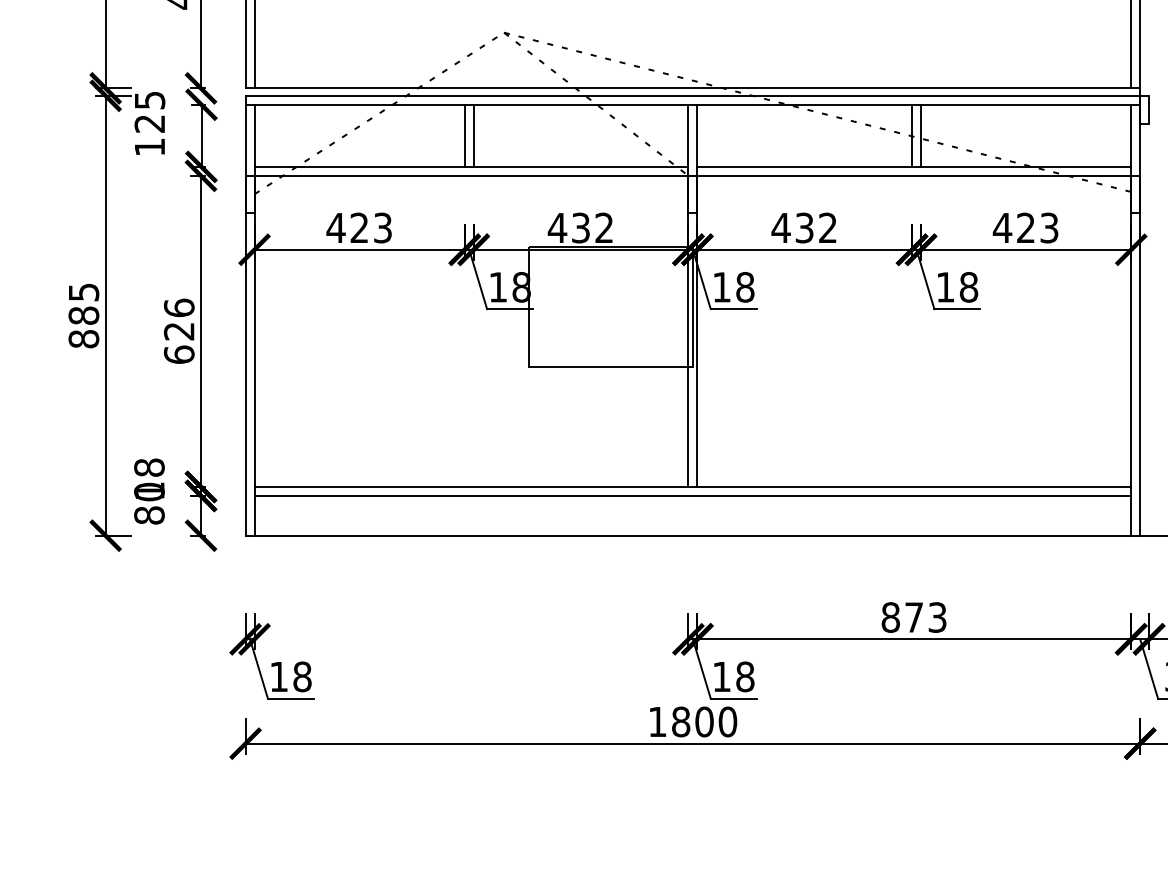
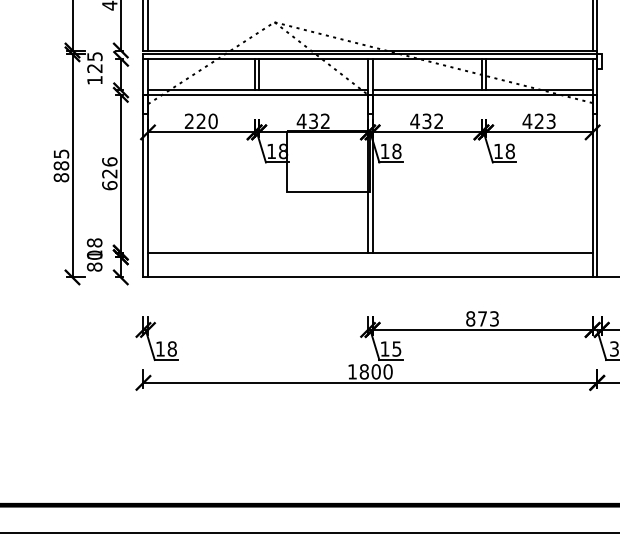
text: (358, 228) -> (200, 121), 423 -> 220
line: (693, 496) -> (370, 257), removed
text: (744, 675) -> (396, 348), 18 -> 15

